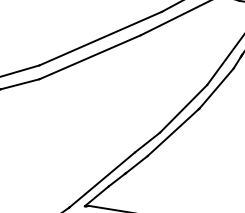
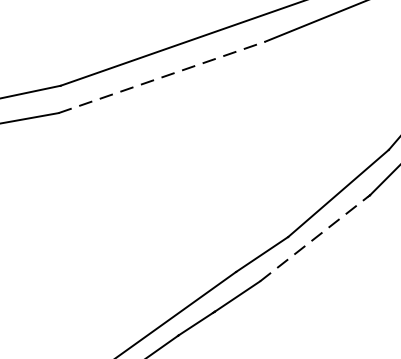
line: (90, 57) -> (162, 77), solid -> dashed
line: (173, 132) -> (315, 238), solid -> dashed

